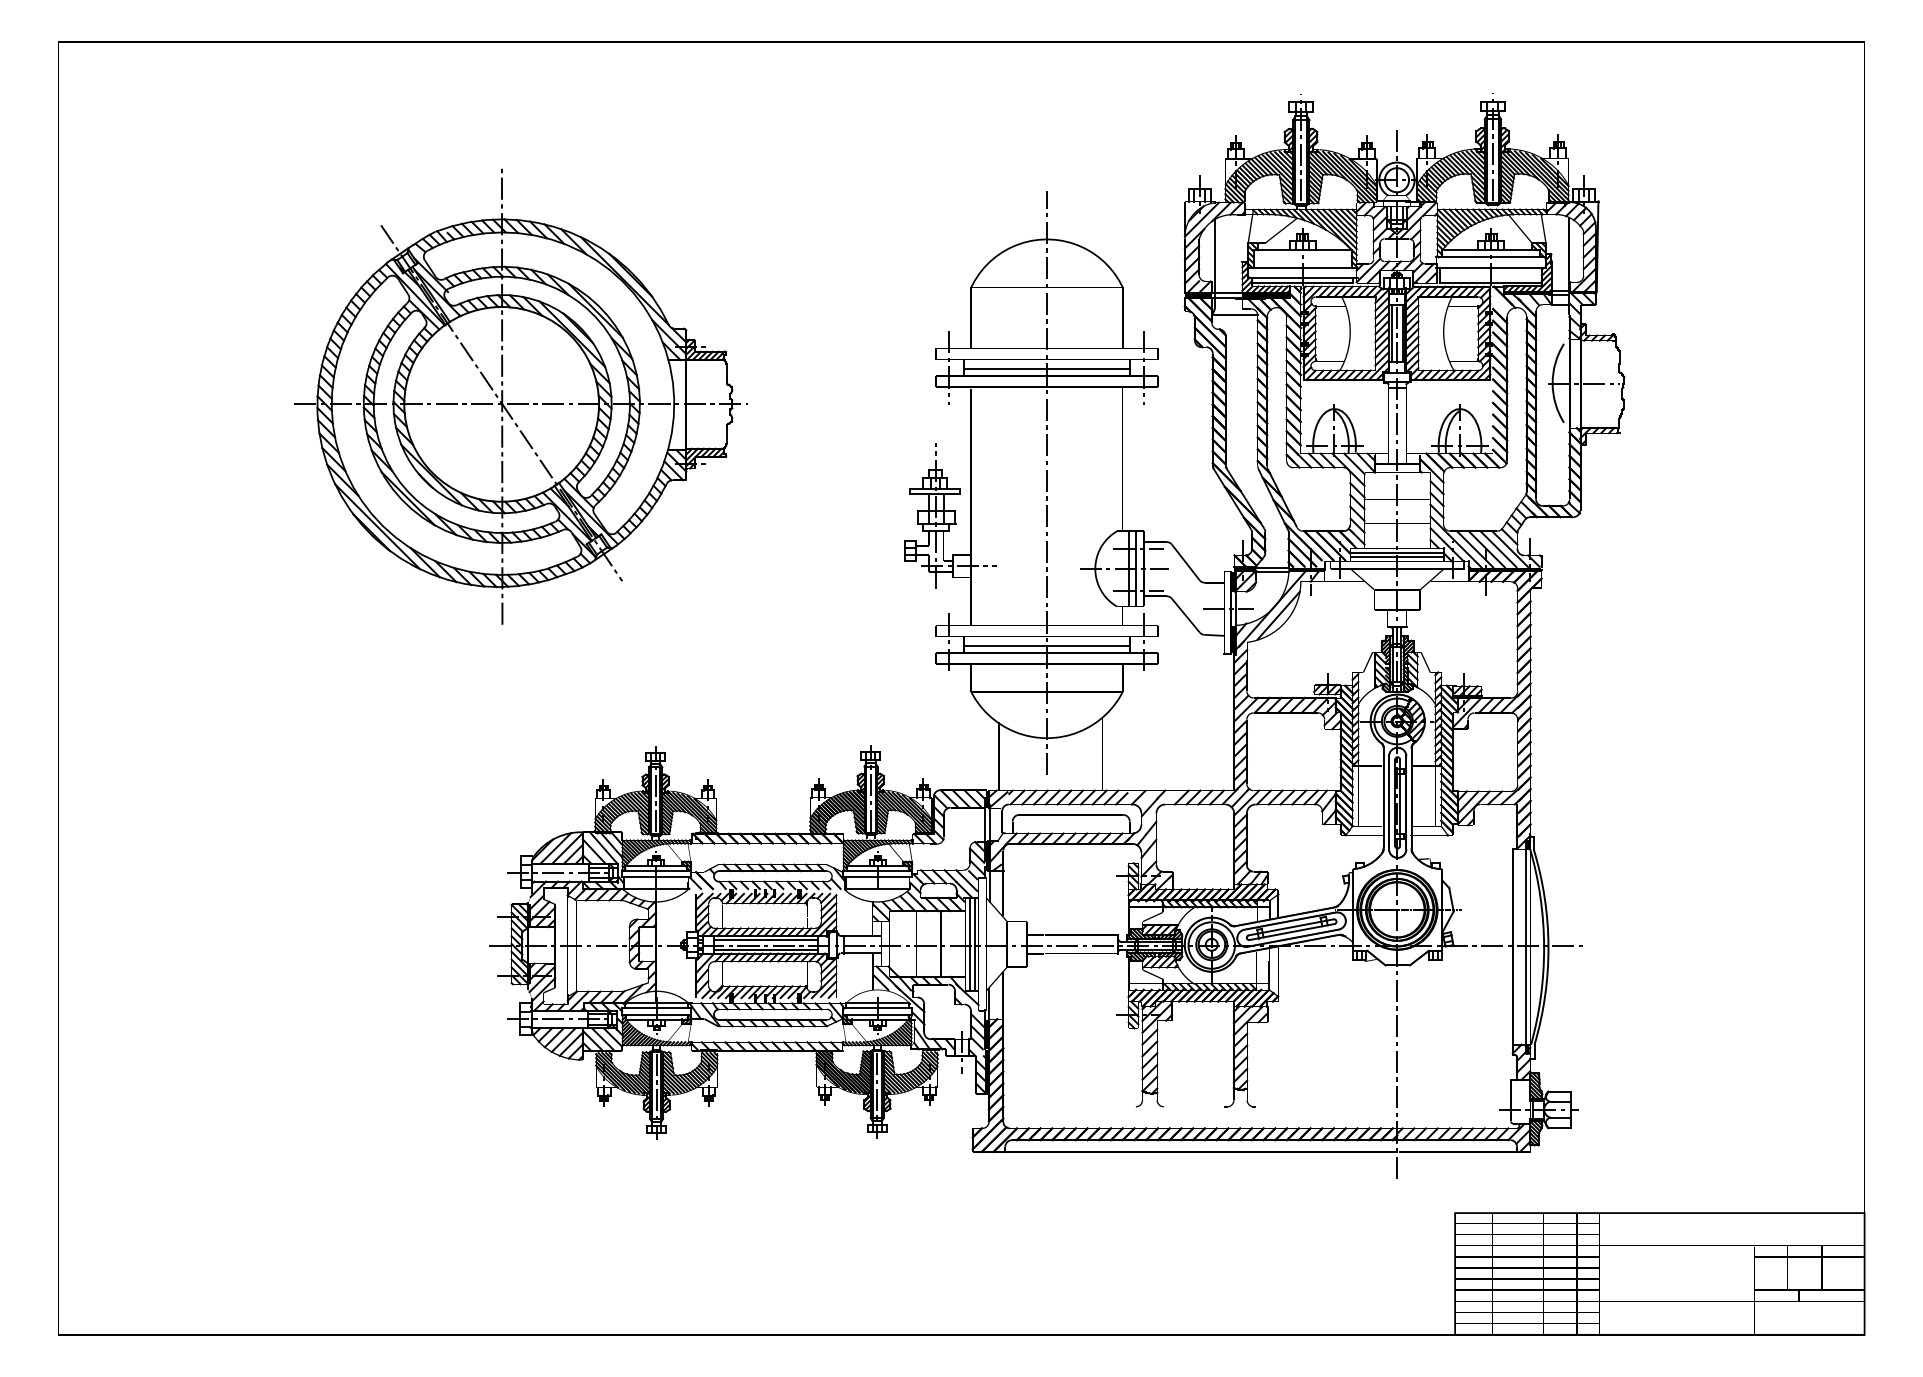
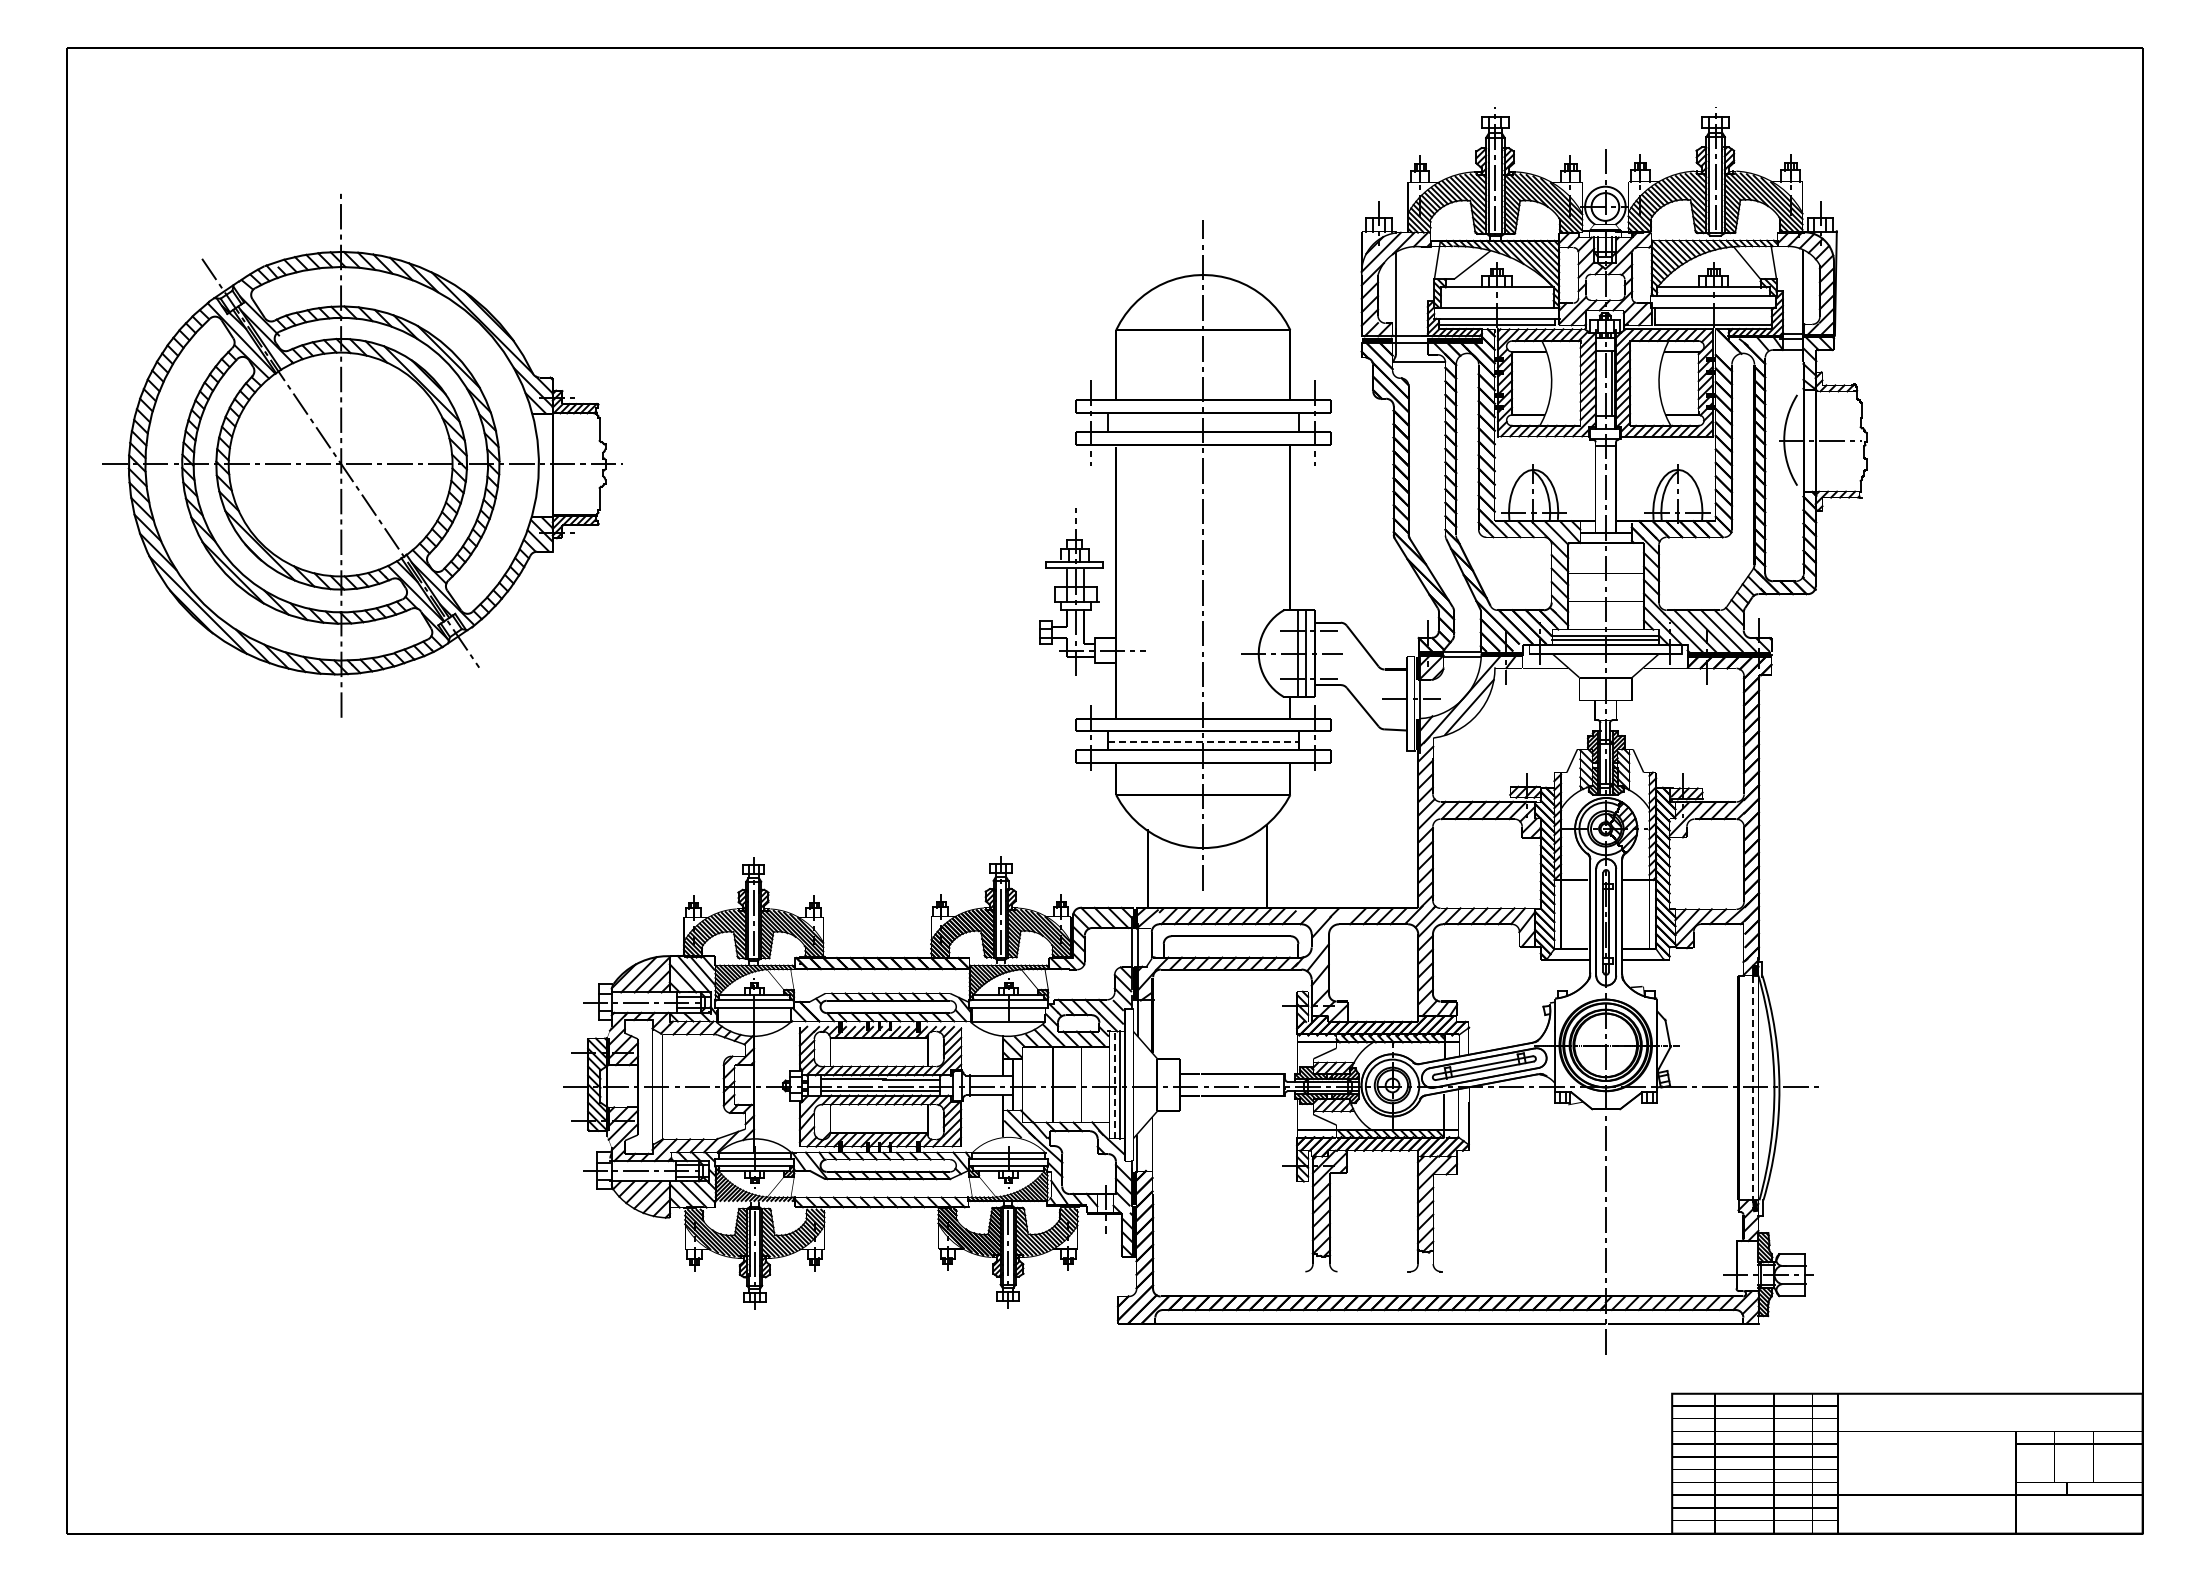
line: (1391, 333) -> (1599, 383), removed
line: (1046, 368) -> (1202, 423), removed
part: (520, 396) -> (362, 455), moved
line: (1047, 646) -> (1203, 742), solid -> dashed
line: (970, 944) -> (1115, 1085), solid -> dashed
line: (1525, 950) -> (1753, 1092), solid -> dashed

